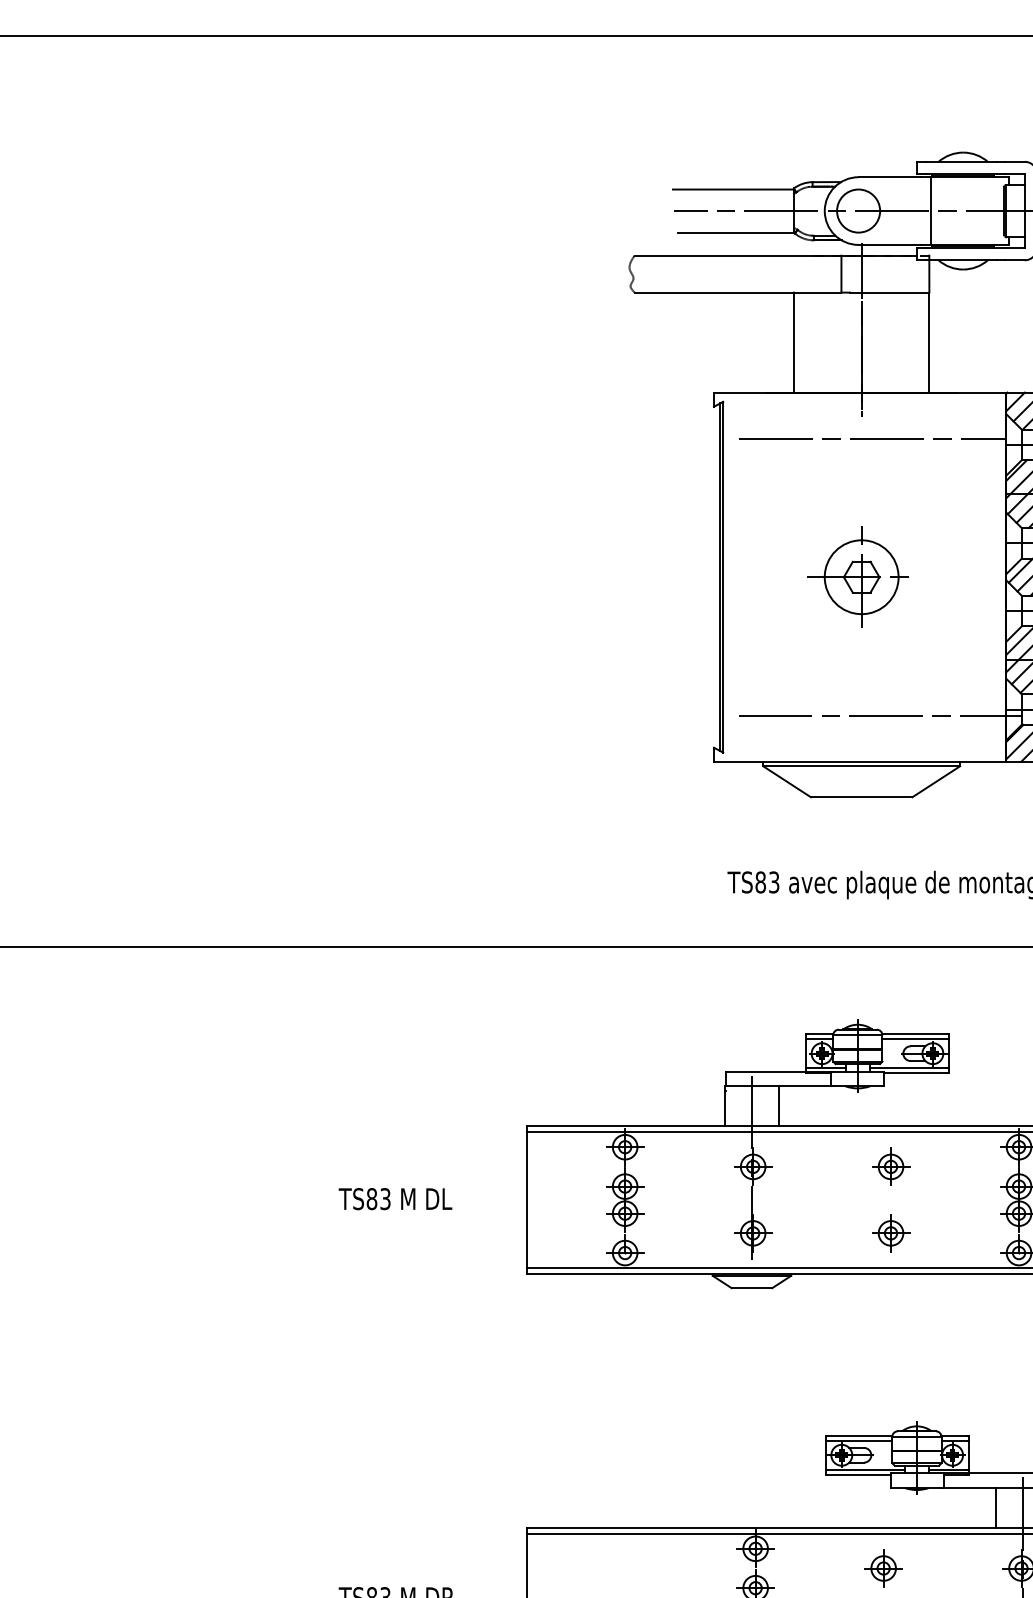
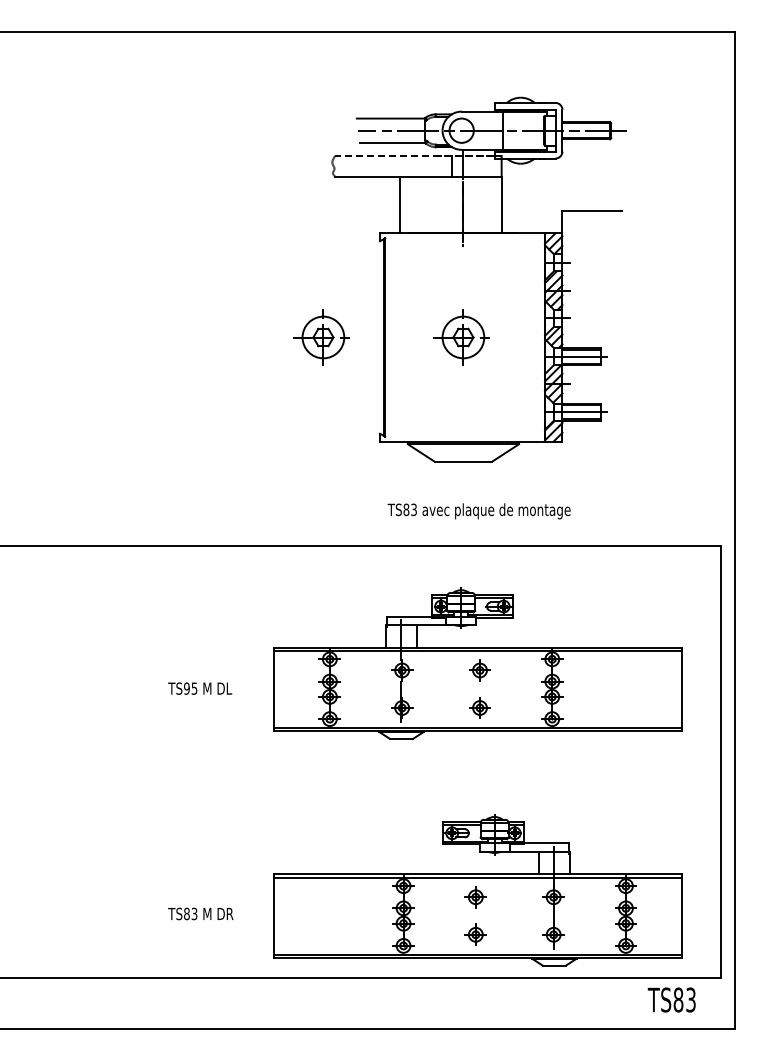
line: (775, 254) -> (414, 155), solid -> dashed
line: (794, 341) -> (400, 204), moved
line: (872, 439) -> (469, 259), removed
part: (610, 577) -> (321, 337), added
line: (879, 715) -> (473, 415), removed
text: (378, 1198) -> (190, 688), TS83 -> TS95

